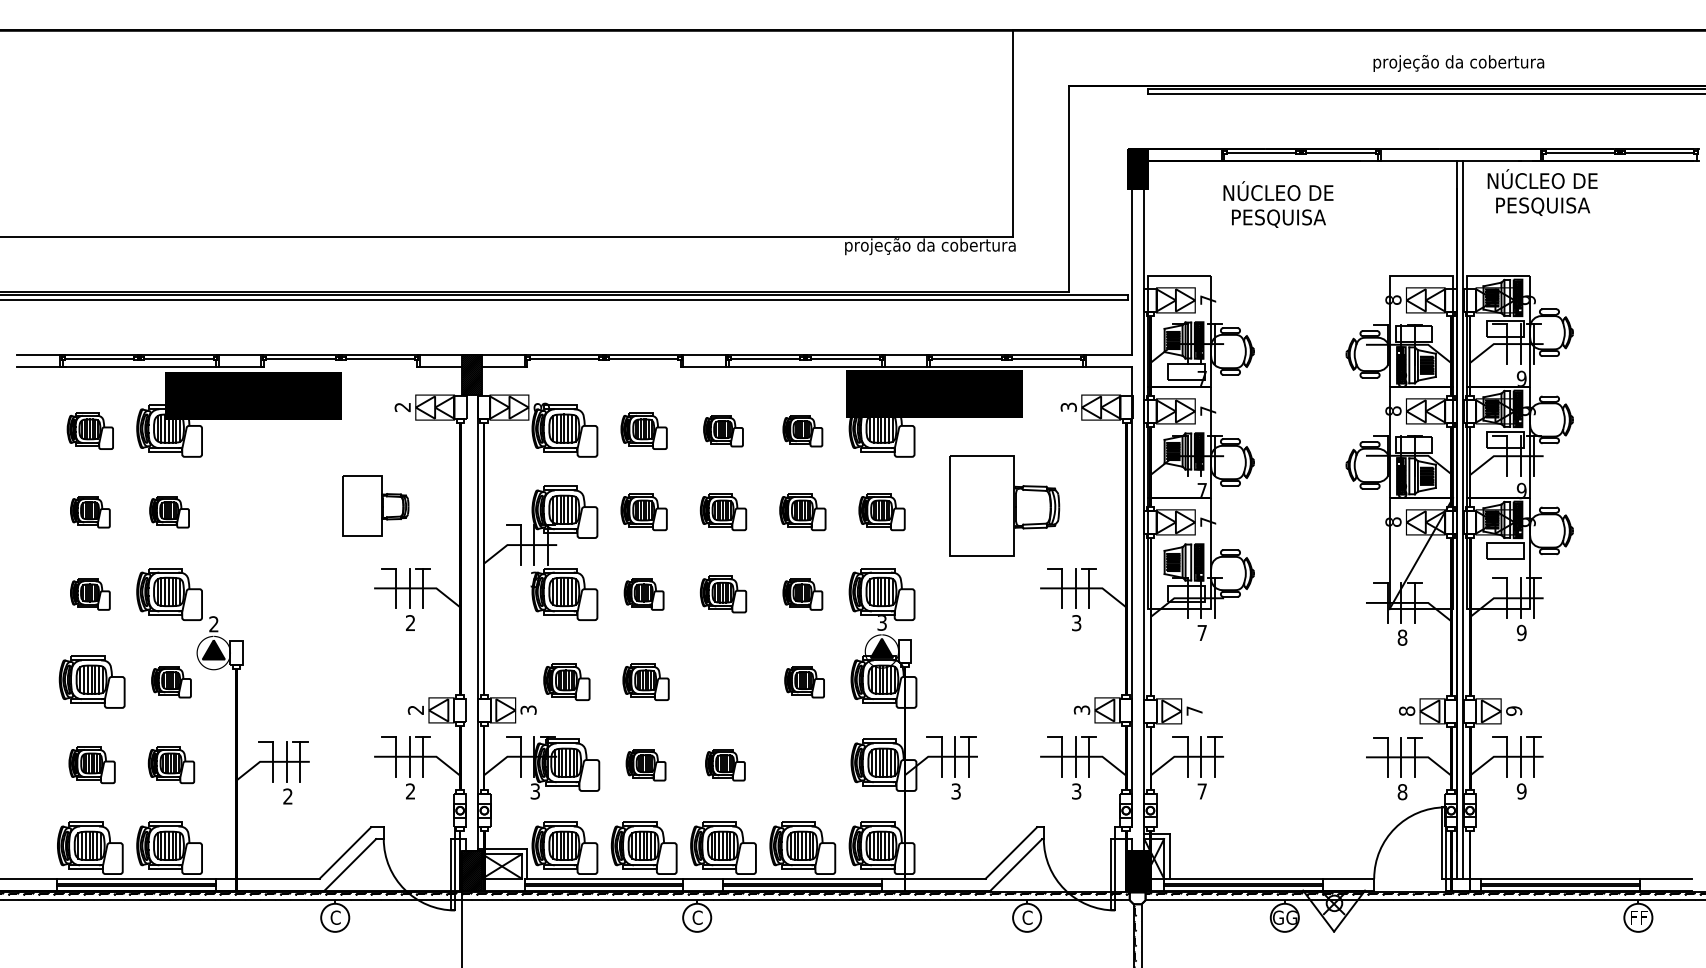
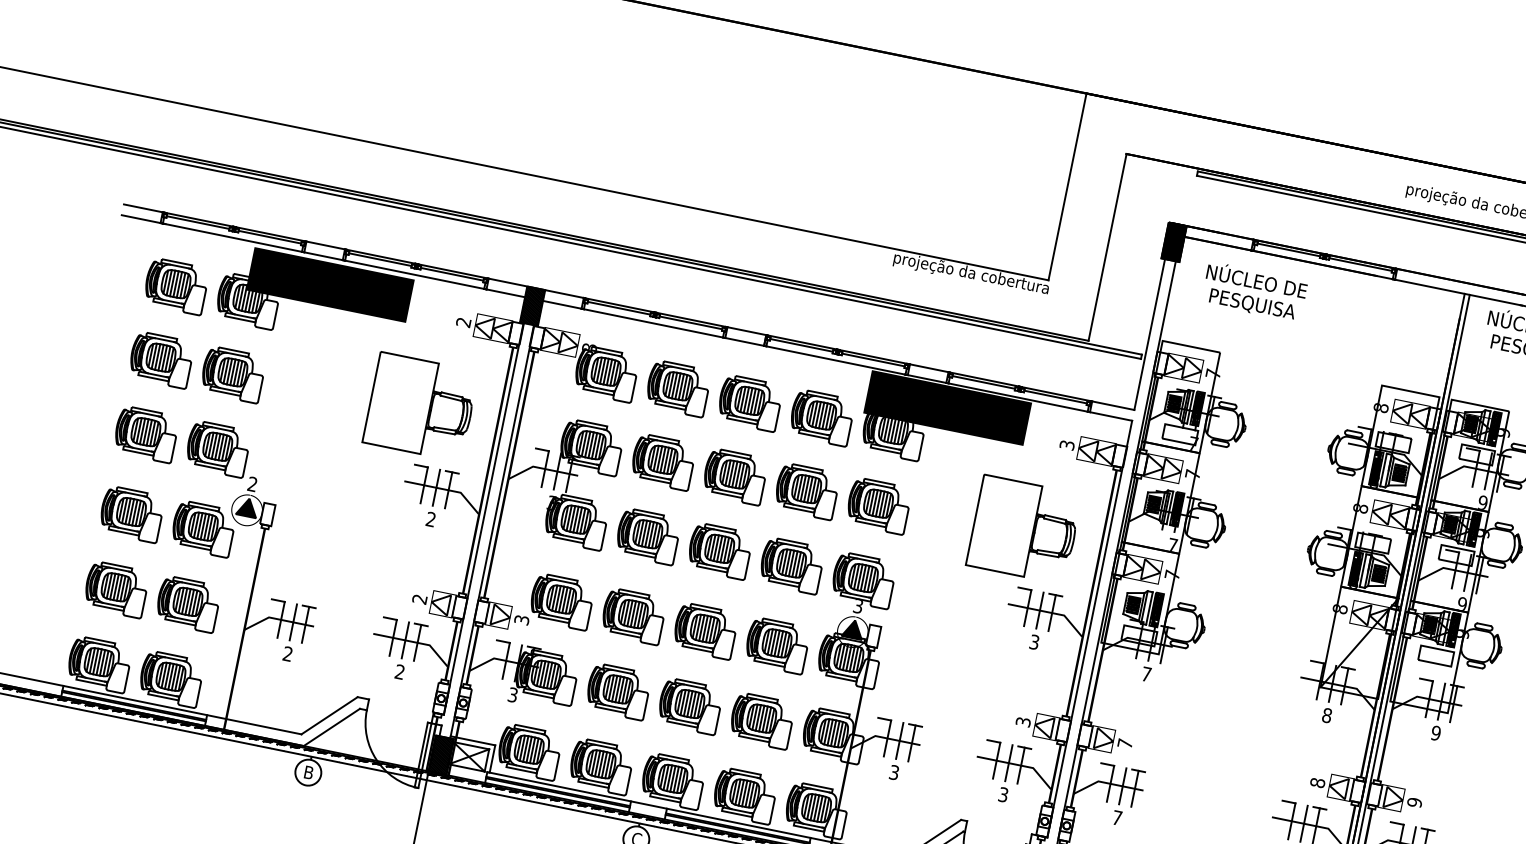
text: (1278, 204) -> (1254, 292), moved
line: (340, 367) -> (414, 274), added
line: (603, 367) -> (652, 323), added
part: (90, 430) -> (176, 285), size x1.43
part: (643, 430) -> (677, 387), size x1.43
part: (723, 430) -> (750, 402), size x1.67
part: (802, 430) -> (821, 417), size x1.67
part: (375, 505) -> (420, 406), size x1.67
part: (1004, 505) -> (1024, 529), moved
part: (90, 511) -> (161, 359), size x1.67
part: (169, 511) -> (233, 373), size x1.67
part: (643, 511) -> (662, 461), size x1.43
part: (723, 511) -> (735, 476), size x1.43
part: (802, 511) -> (806, 490), size x1.43
part: (881, 511) -> (878, 505), size x1.43
part: (90, 594) -> (146, 434), size x1.67
part: (643, 594) -> (647, 536), size x1.67
part: (723, 594) -> (719, 551), size x1.43
part: (802, 594) -> (791, 565), size x1.67
line: (466, 611) -> (483, 519), added
part: (171, 681) -> (203, 528), size x1.67
part: (566, 681) -> (561, 601), size x1.43
part: (645, 681) -> (633, 615), size x1.43
part: (725, 681) -> (705, 630), added
part: (804, 681) -> (777, 645), size x1.67
part: (91, 764) -> (115, 588), size x1.43
part: (171, 764) -> (188, 603), size x1.43
part: (645, 764) -> (617, 690), size x1.67
part: (725, 764) -> (690, 705), size x1.67
part: (804, 764) -> (761, 720), added
text: (335, 917) -> (308, 772), C -> B

